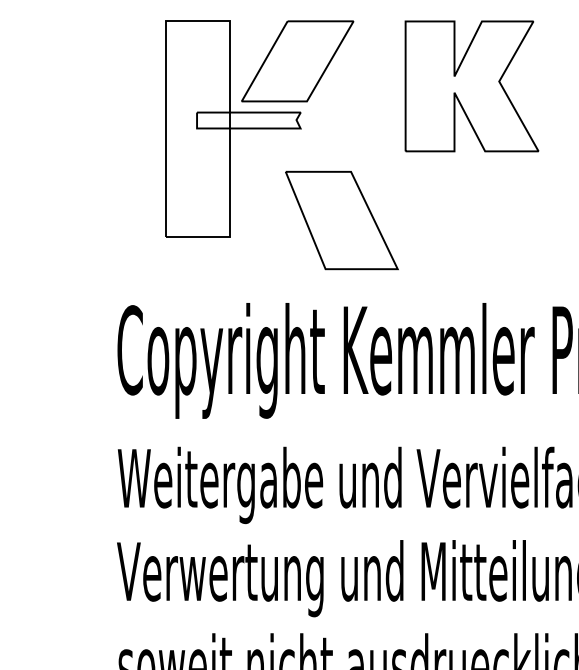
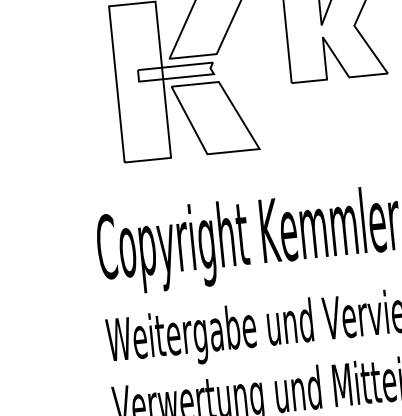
part: (341, 220) -> (215, 117), moved

